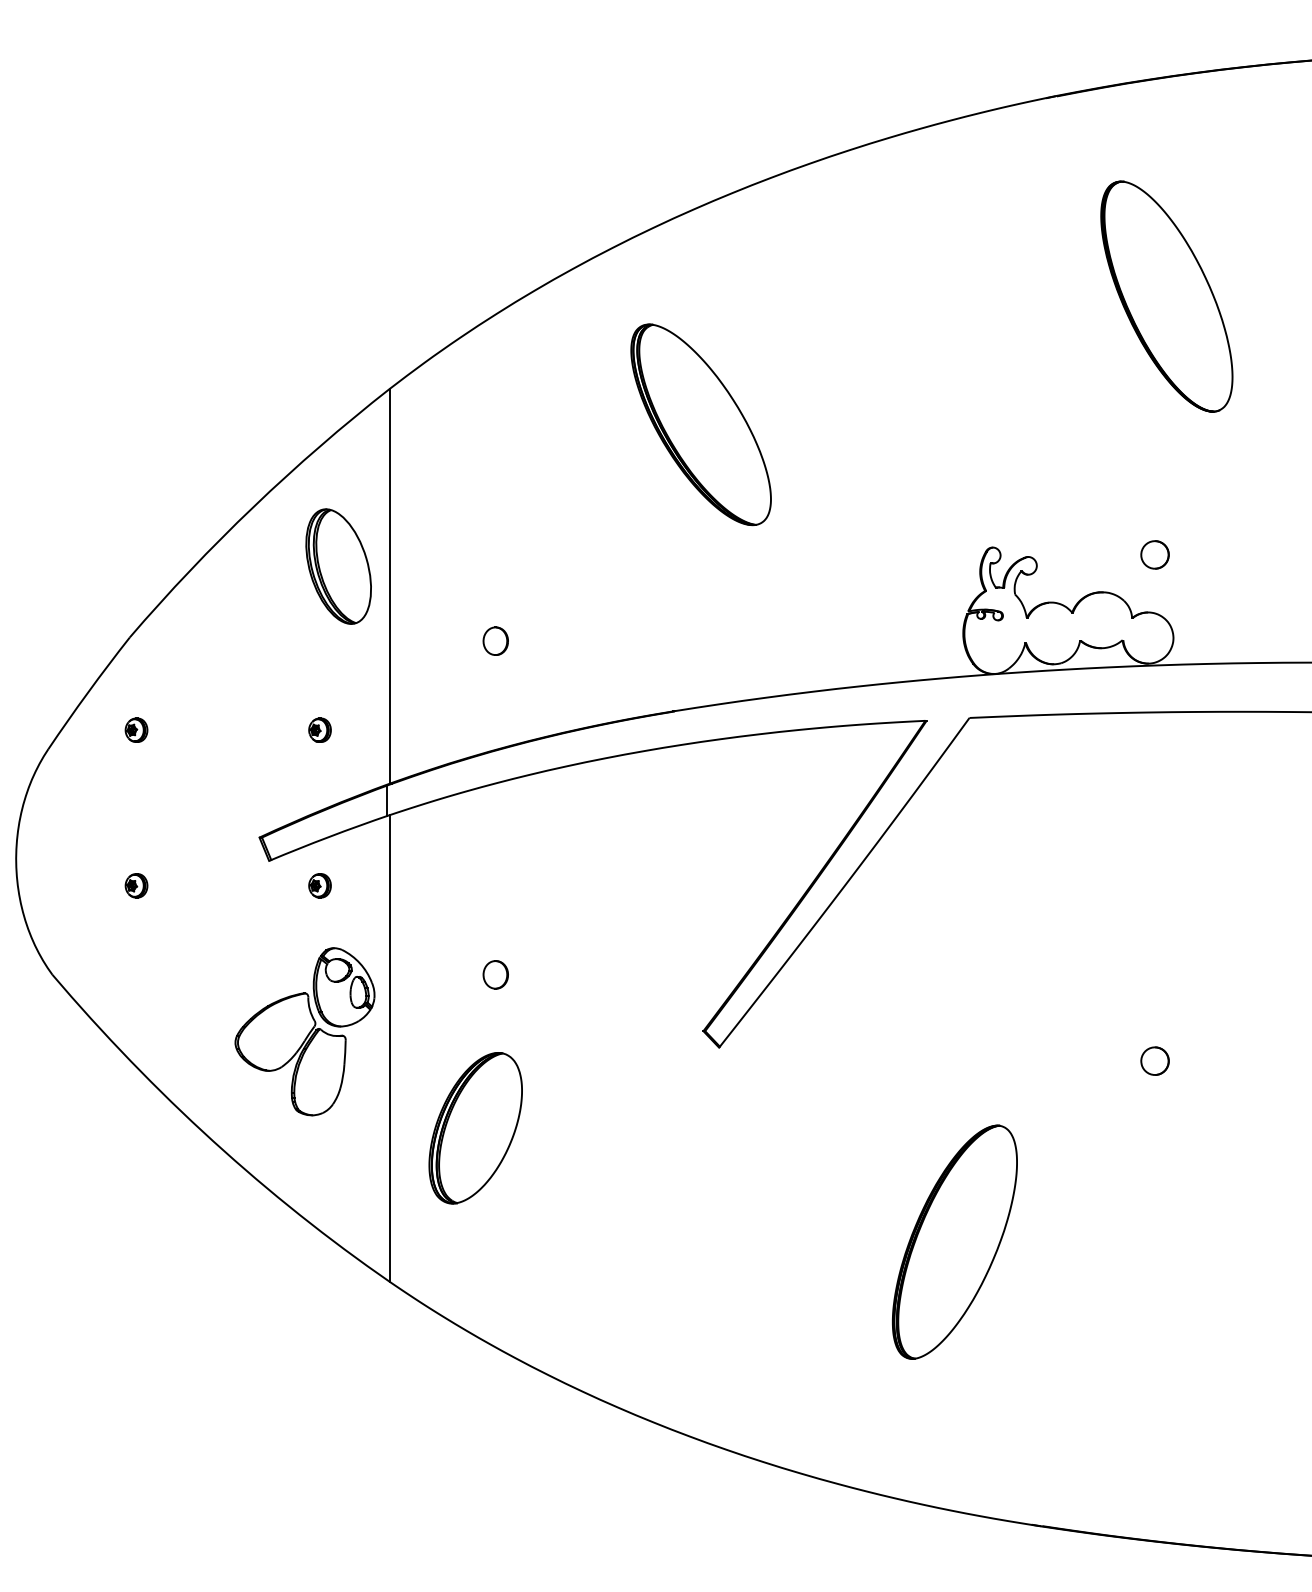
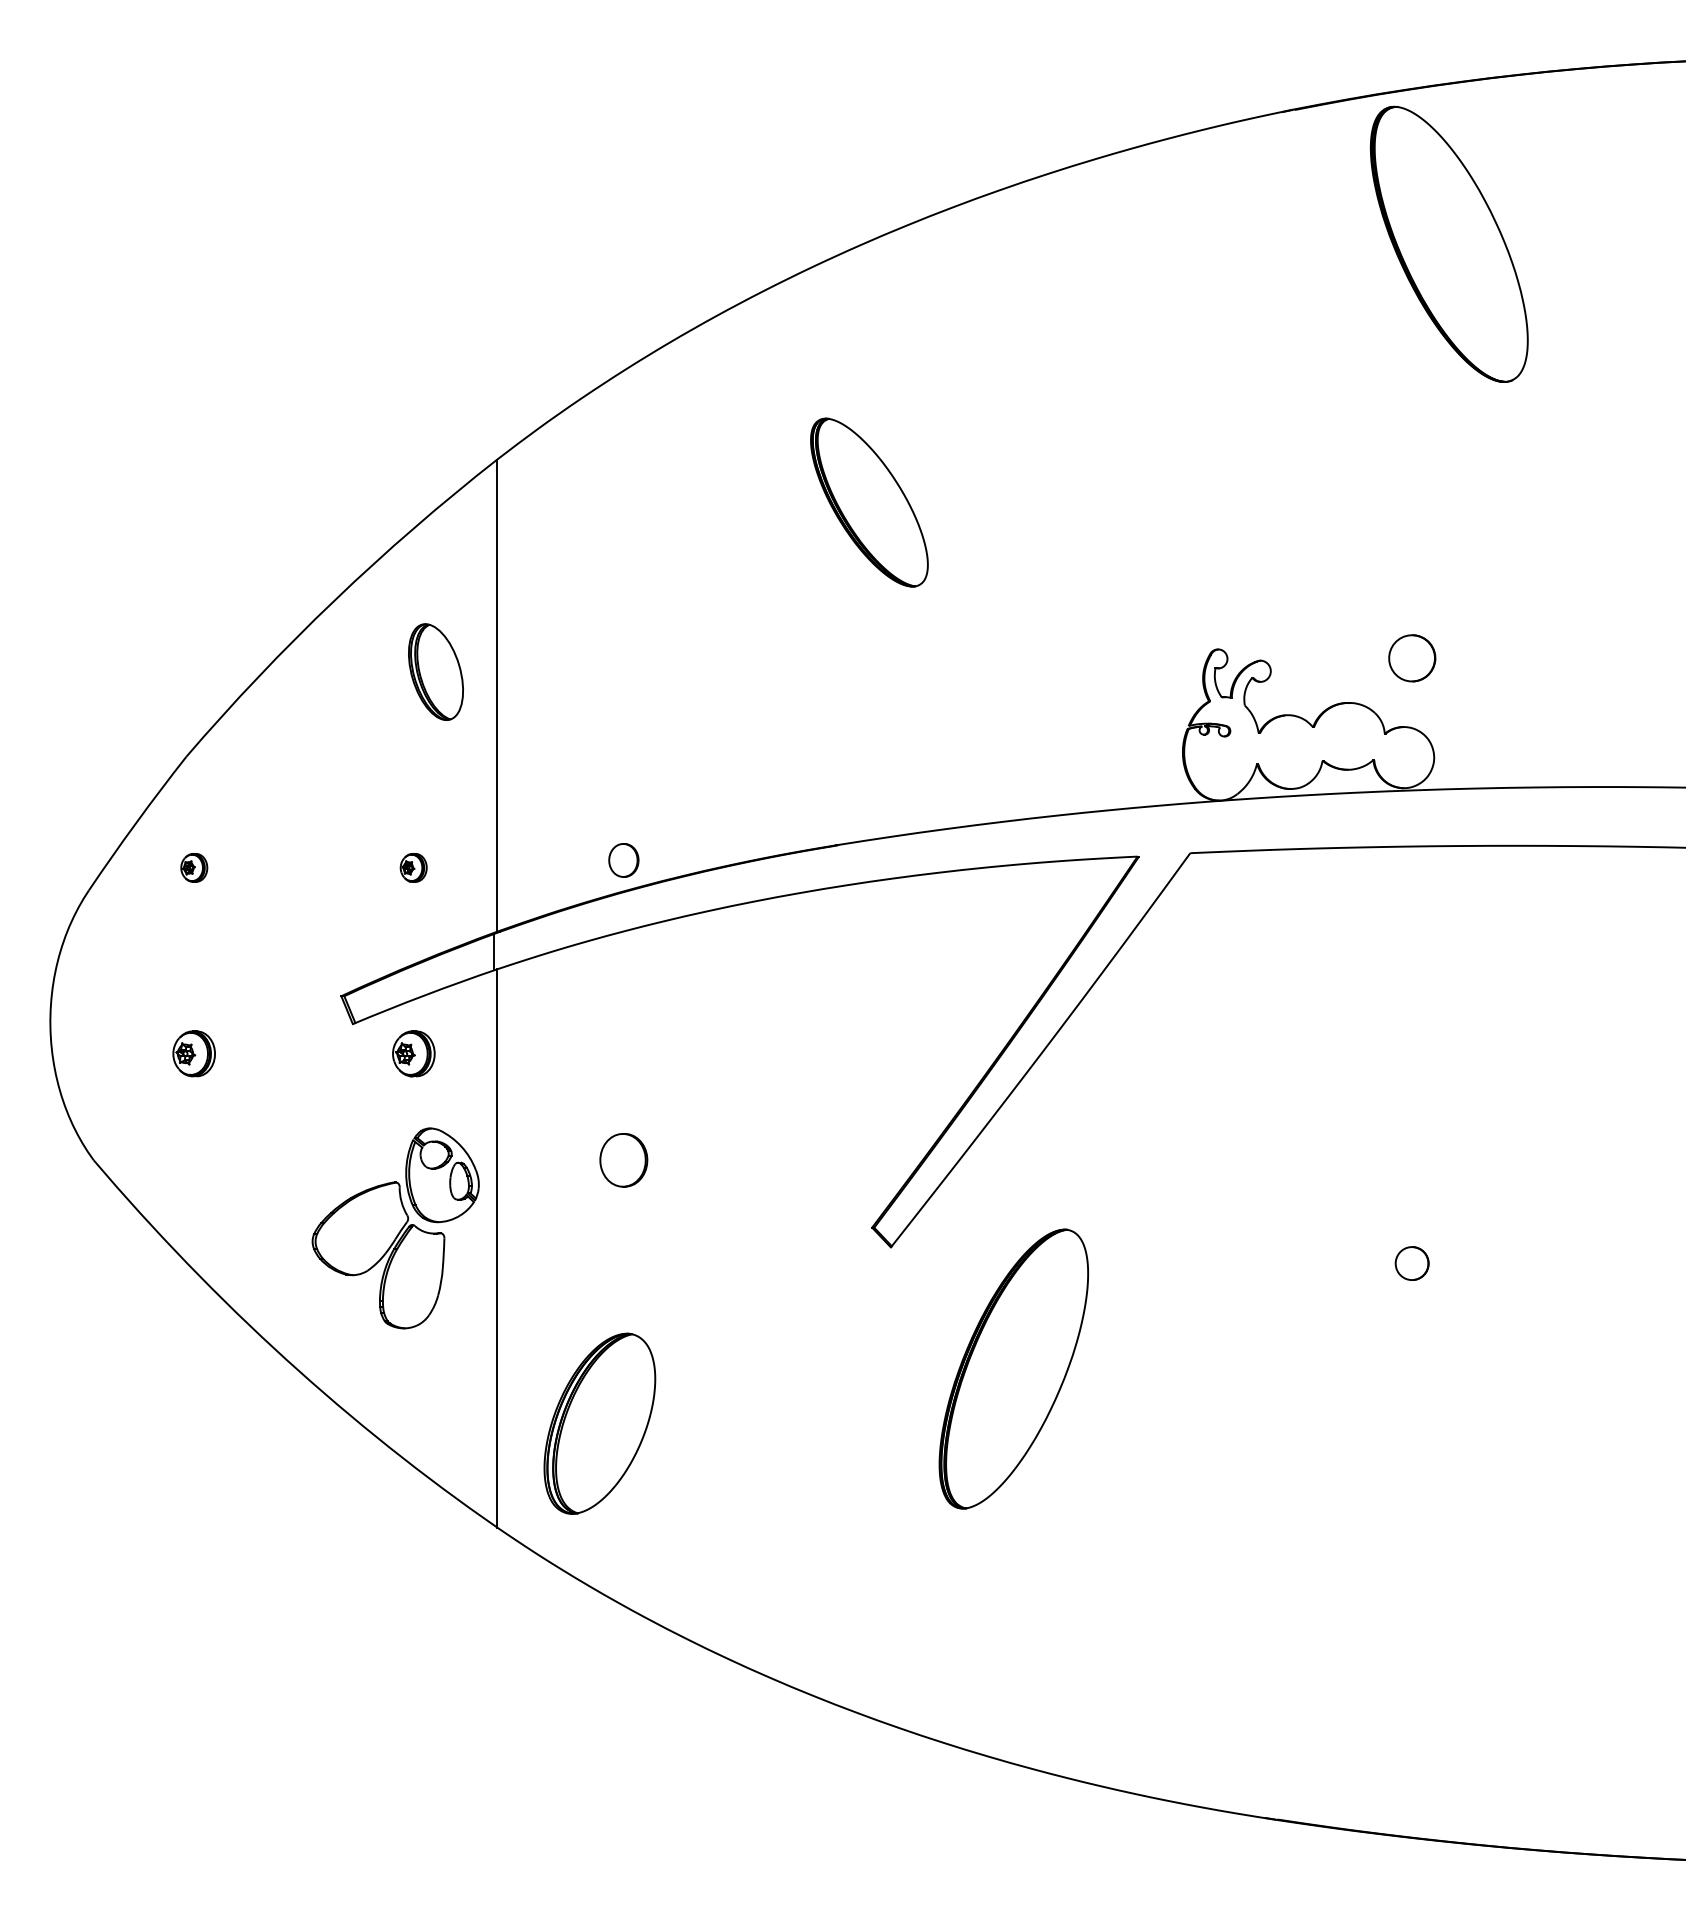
part: (1166, 295) -> (1448, 243), moved
part: (701, 424) -> (869, 502), size x0.7
part: (1154, 554) -> (1411, 657), size x1.4
part: (338, 566) -> (435, 671), size x0.7
part: (495, 641) -> (623, 860), moved
part: (136, 885) -> (194, 1053), size x1.6
part: (319, 885) -> (413, 1053), size x1.6
part: (495, 974) -> (623, 1160), size x1.6
part: (475, 1128) -> (599, 1423), moved
part: (954, 1241) -> (1013, 1368), moved

